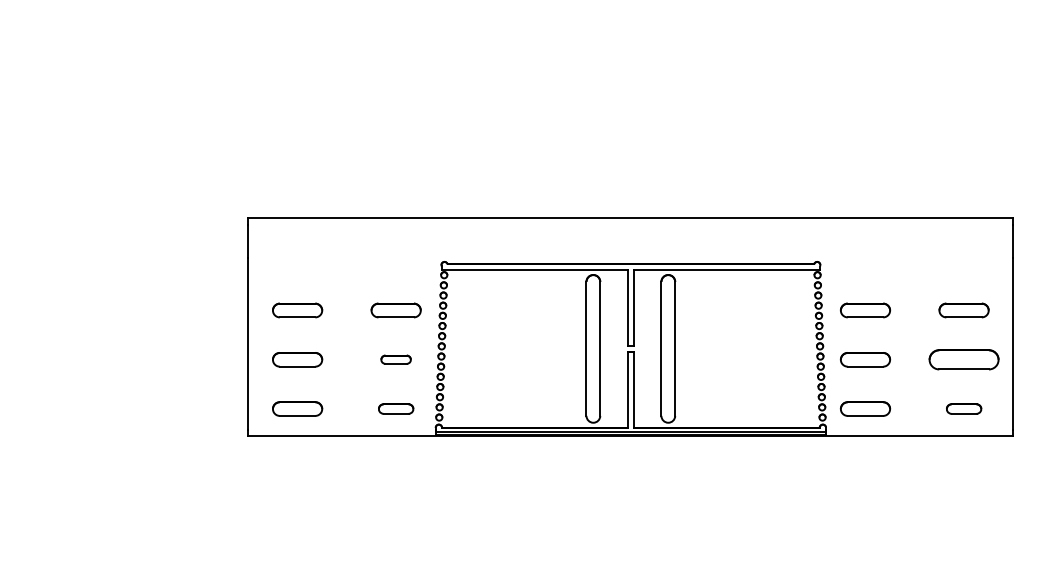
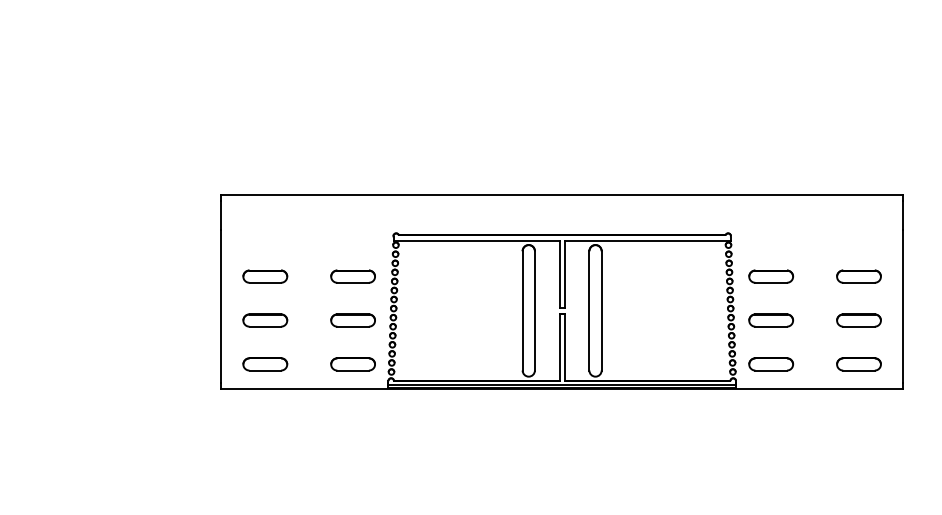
part: (395, 359) -> (352, 320), size x1.67
part: (963, 359) -> (858, 320), size x0.71
part: (395, 409) -> (352, 364), size x1.43
part: (963, 409) -> (858, 364), size x1.43

